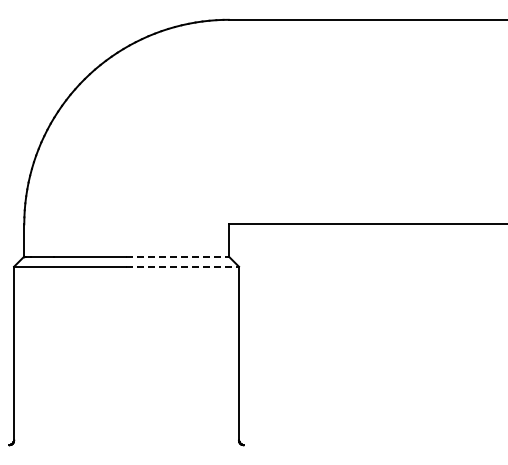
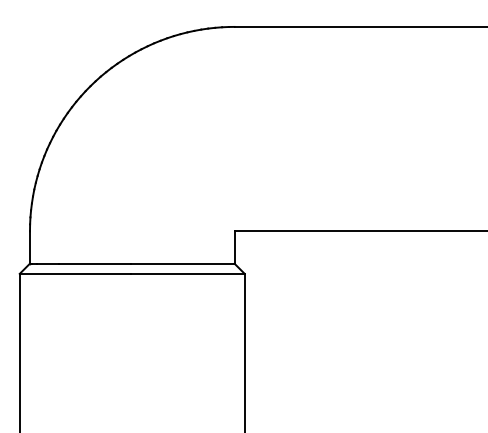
line: (177, 256) -> (183, 263), dashed -> solid
line: (182, 266) -> (188, 273), dashed -> solid

